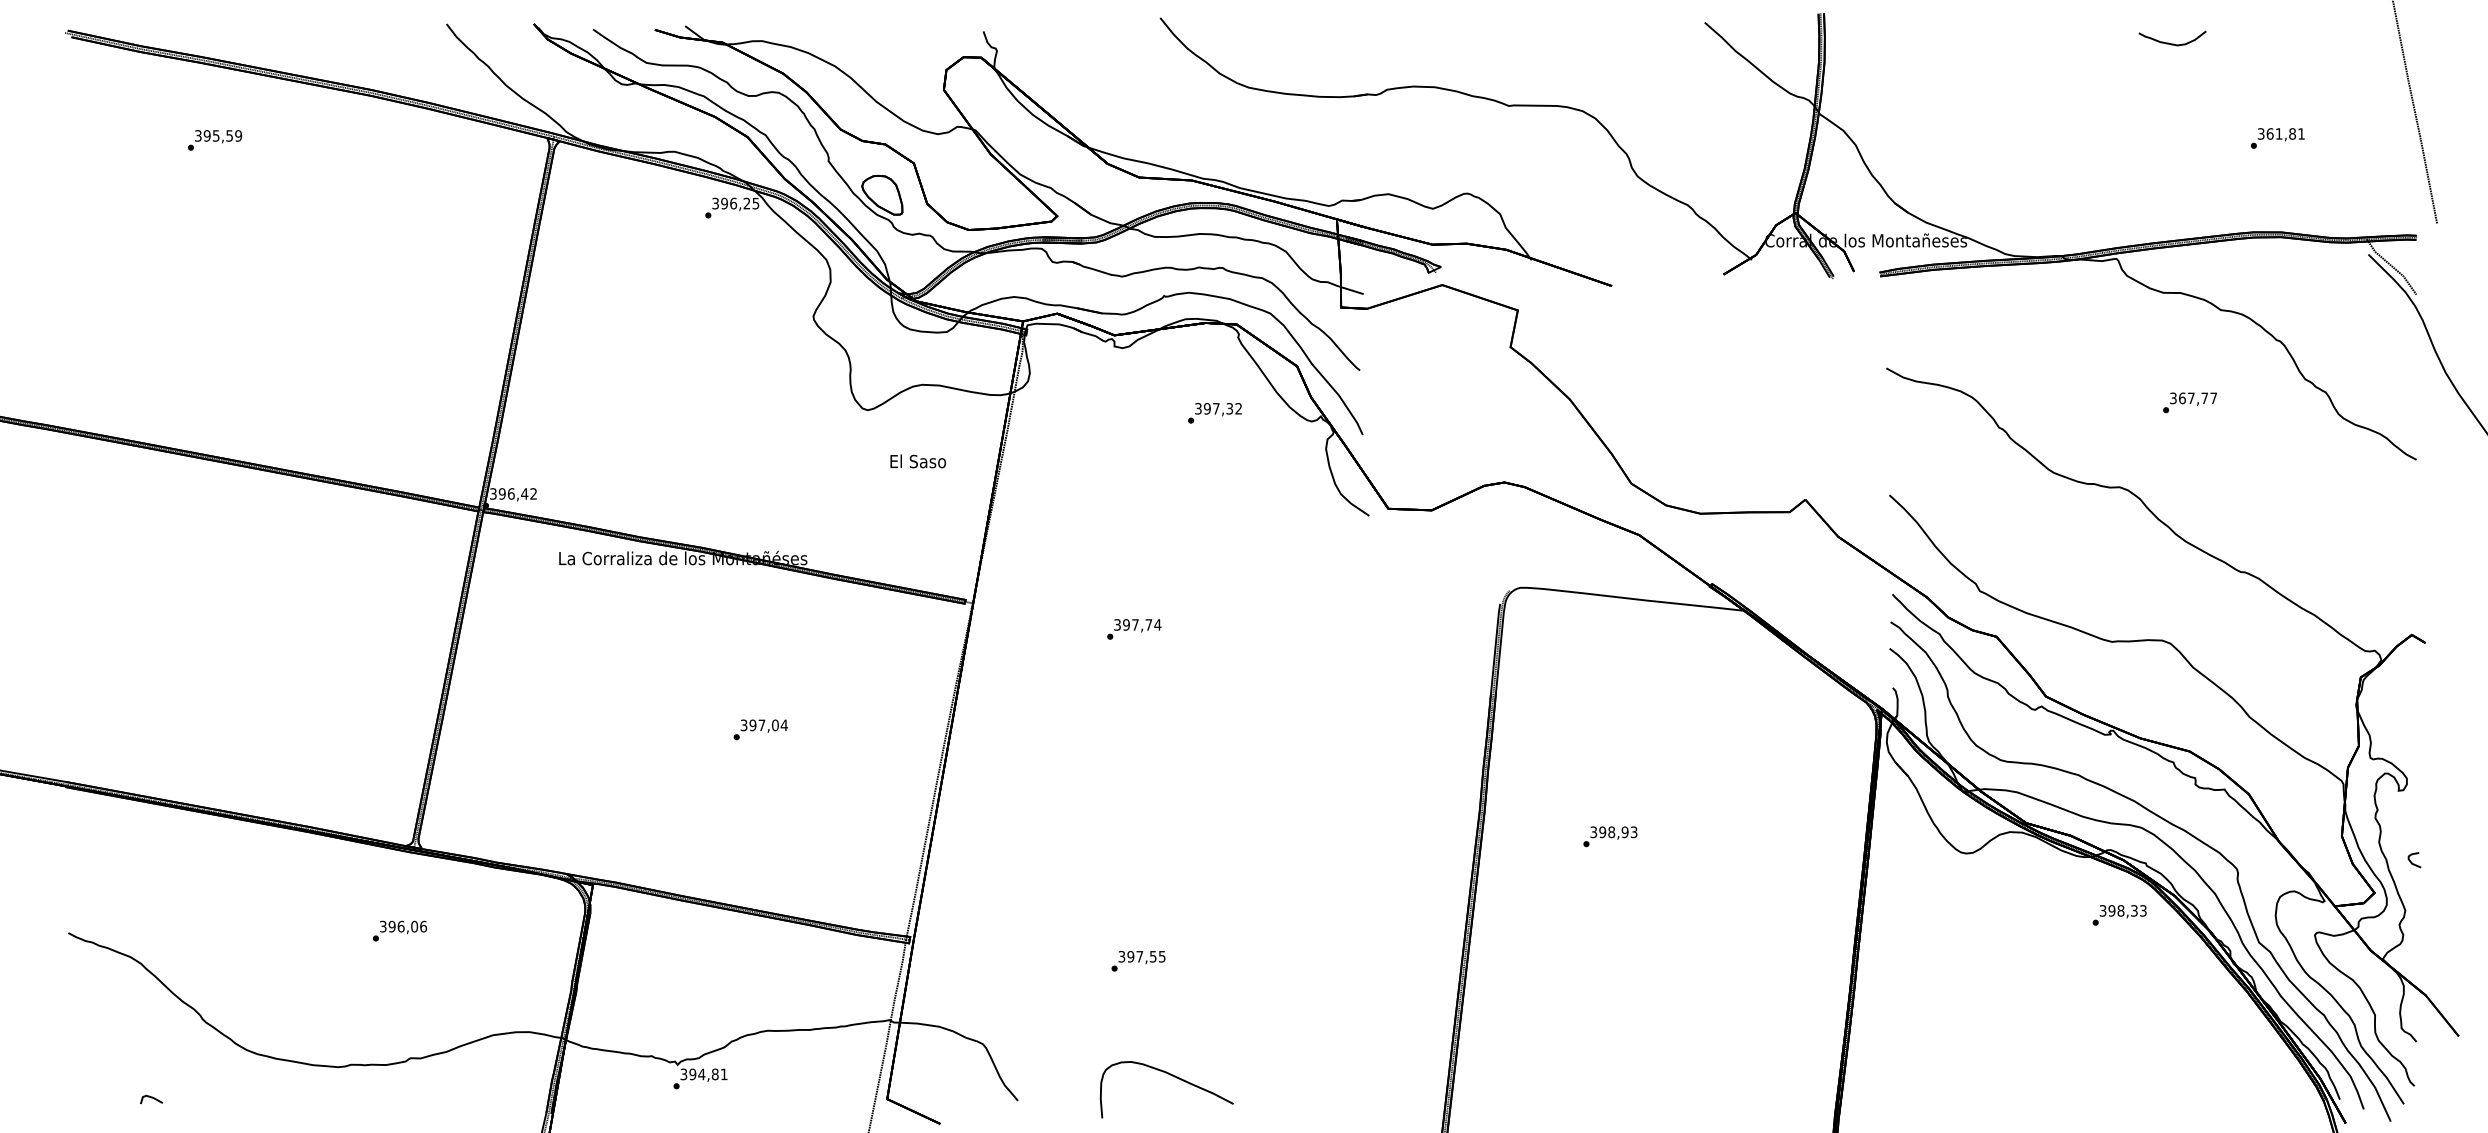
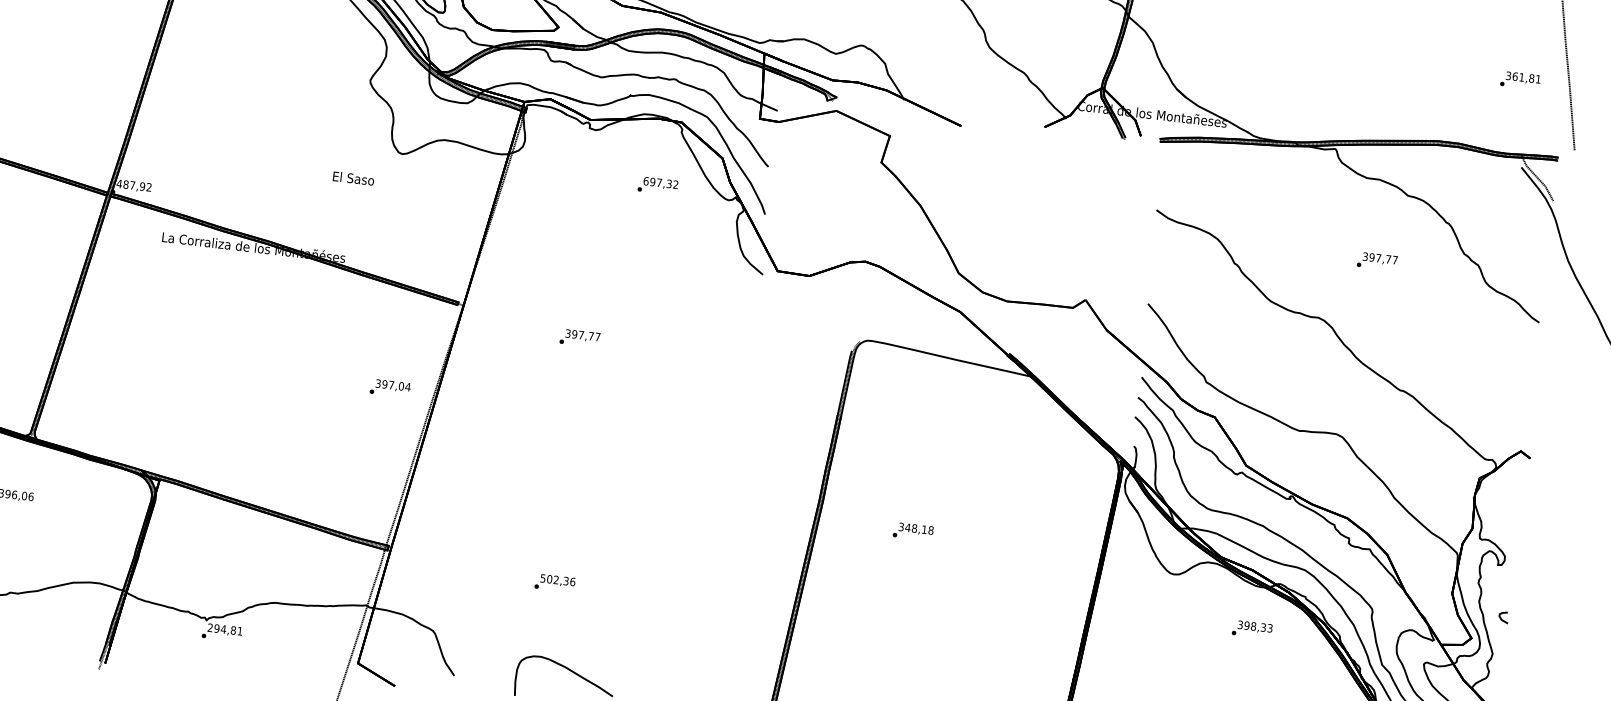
text: (2277, 138) -> (1520, 80), moved
text: (2181, 398) -> (1371, 257), 367,77 -> 397,77
text: (1198, 408) -> (646, 181), 397,32 -> 697,32
text: (917, 461) -> (353, 178), moved
text: (508, 493) -> (130, 184), 396,42 -> 487,92
text: (1157, 624) -> (597, 336), 397,74 -> 397,77
text: (760, 729) -> (390, 388), moved
text: (1618, 832) -> (919, 529), 398,93 -> 348,18
text: (2119, 915) -> (1252, 629), moved
text: (1142, 956) -> (558, 580), 397,55 -> 502,36
text: (683, 1074) -> (210, 627), 394,81 -> 294,81

